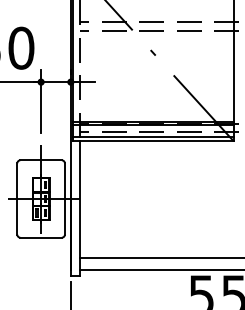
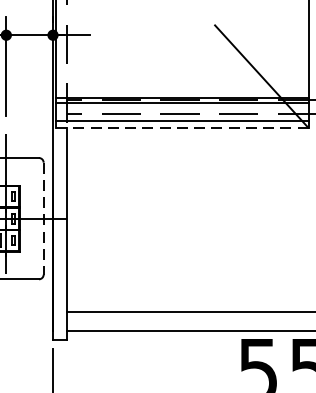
line: (153, 141) -> (182, 128), solid -> dashed
line: (64, 199) -> (43, 219), solid -> dashed

